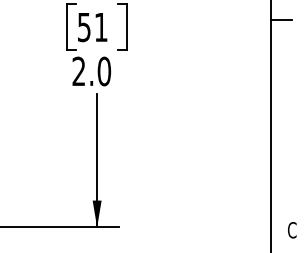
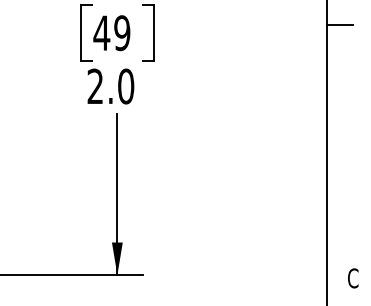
text: (92, 27) -> (111, 33), 51 -> 49

